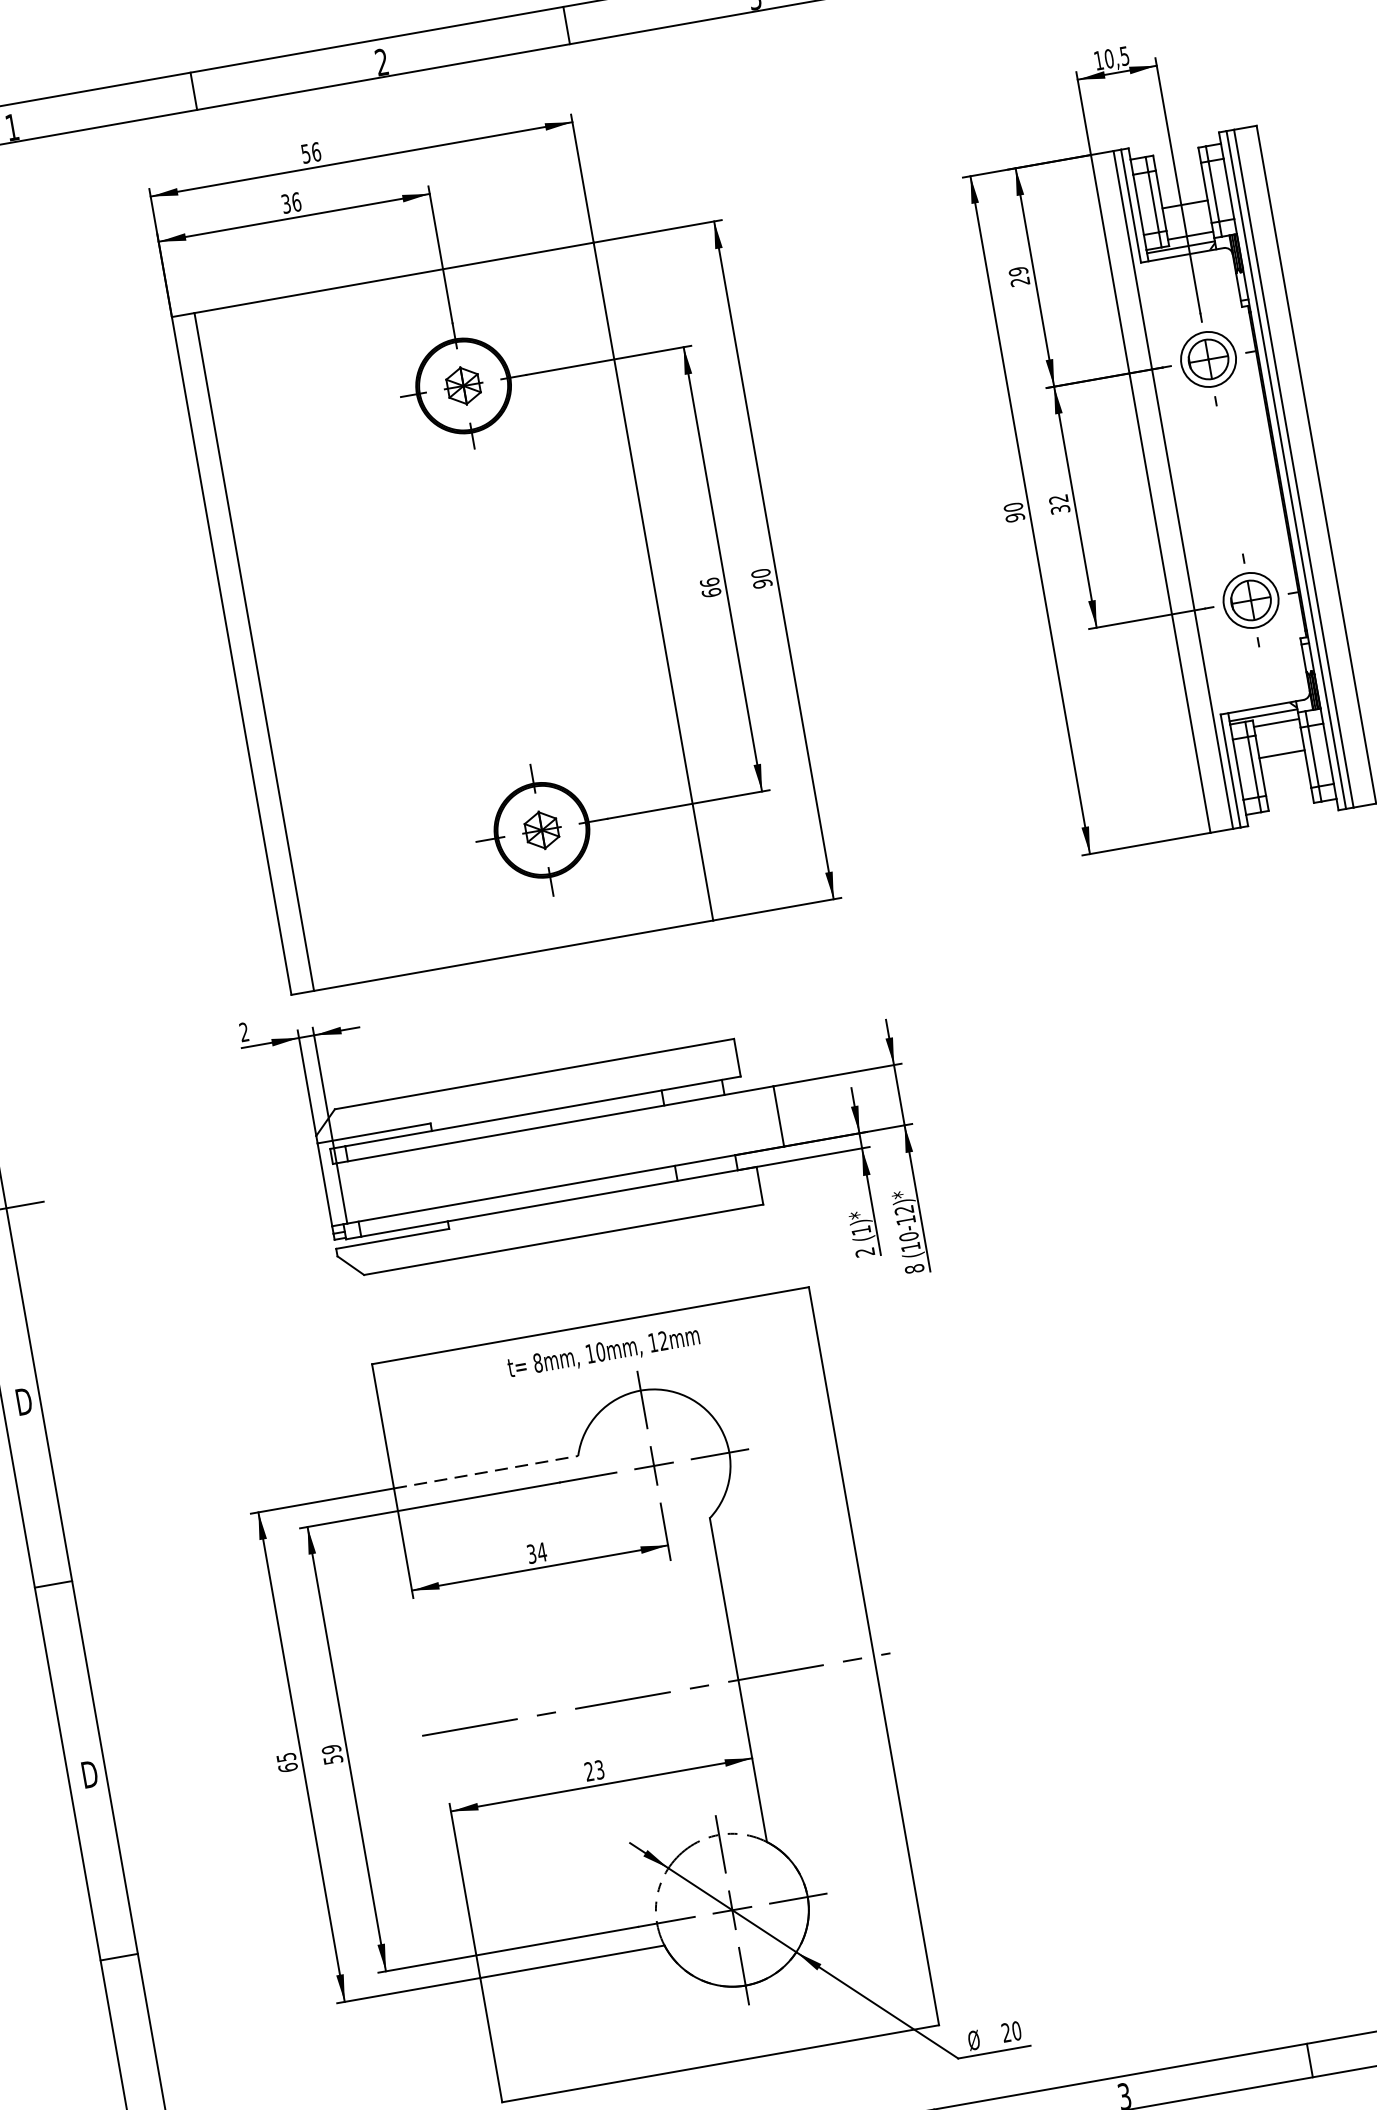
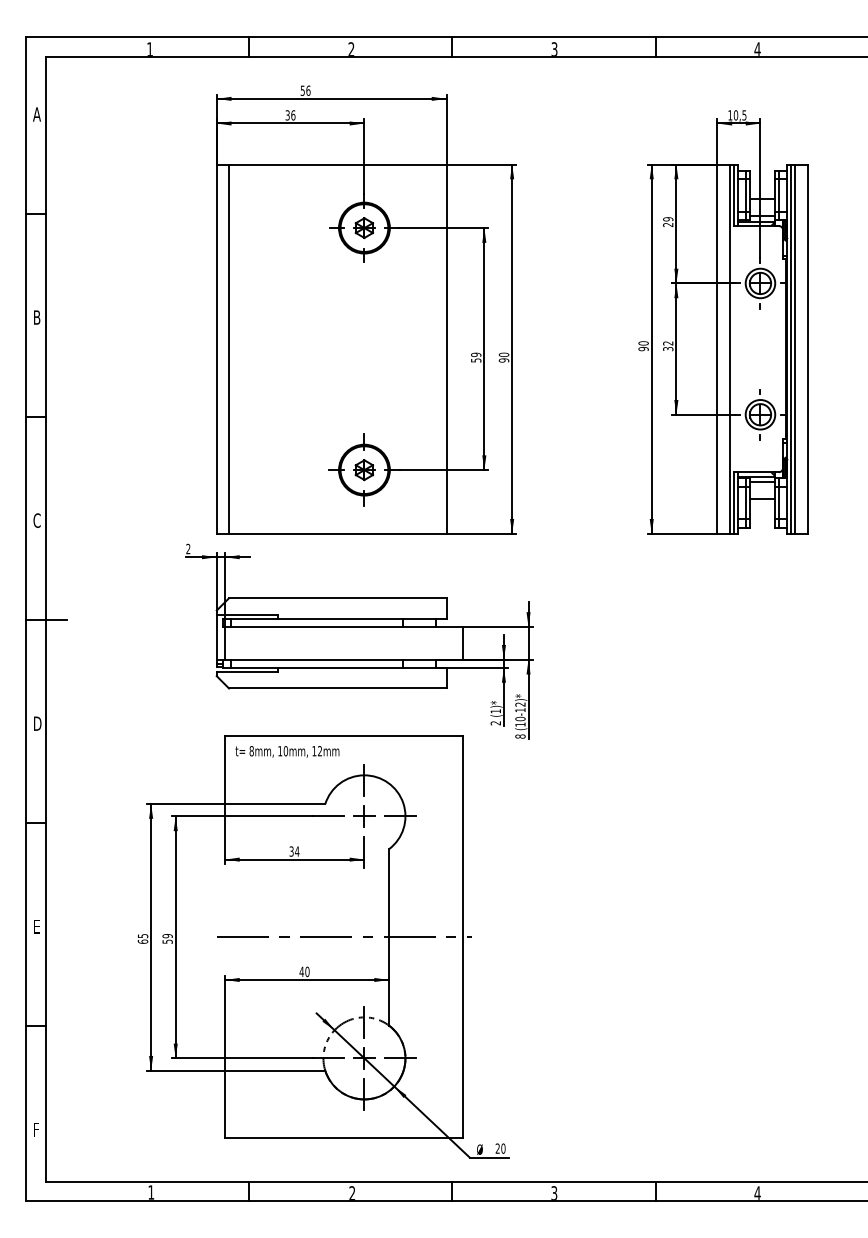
text: (711, 587) -> (476, 357), 66 -> 59
text: (603, 1351) -> (287, 751), moved
line: (486, 1472) -> (275, 804), dashed -> solid
text: (594, 1770) -> (304, 971), 23 -> 40
text: (89, 1773) -> (37, 926), D -> E

